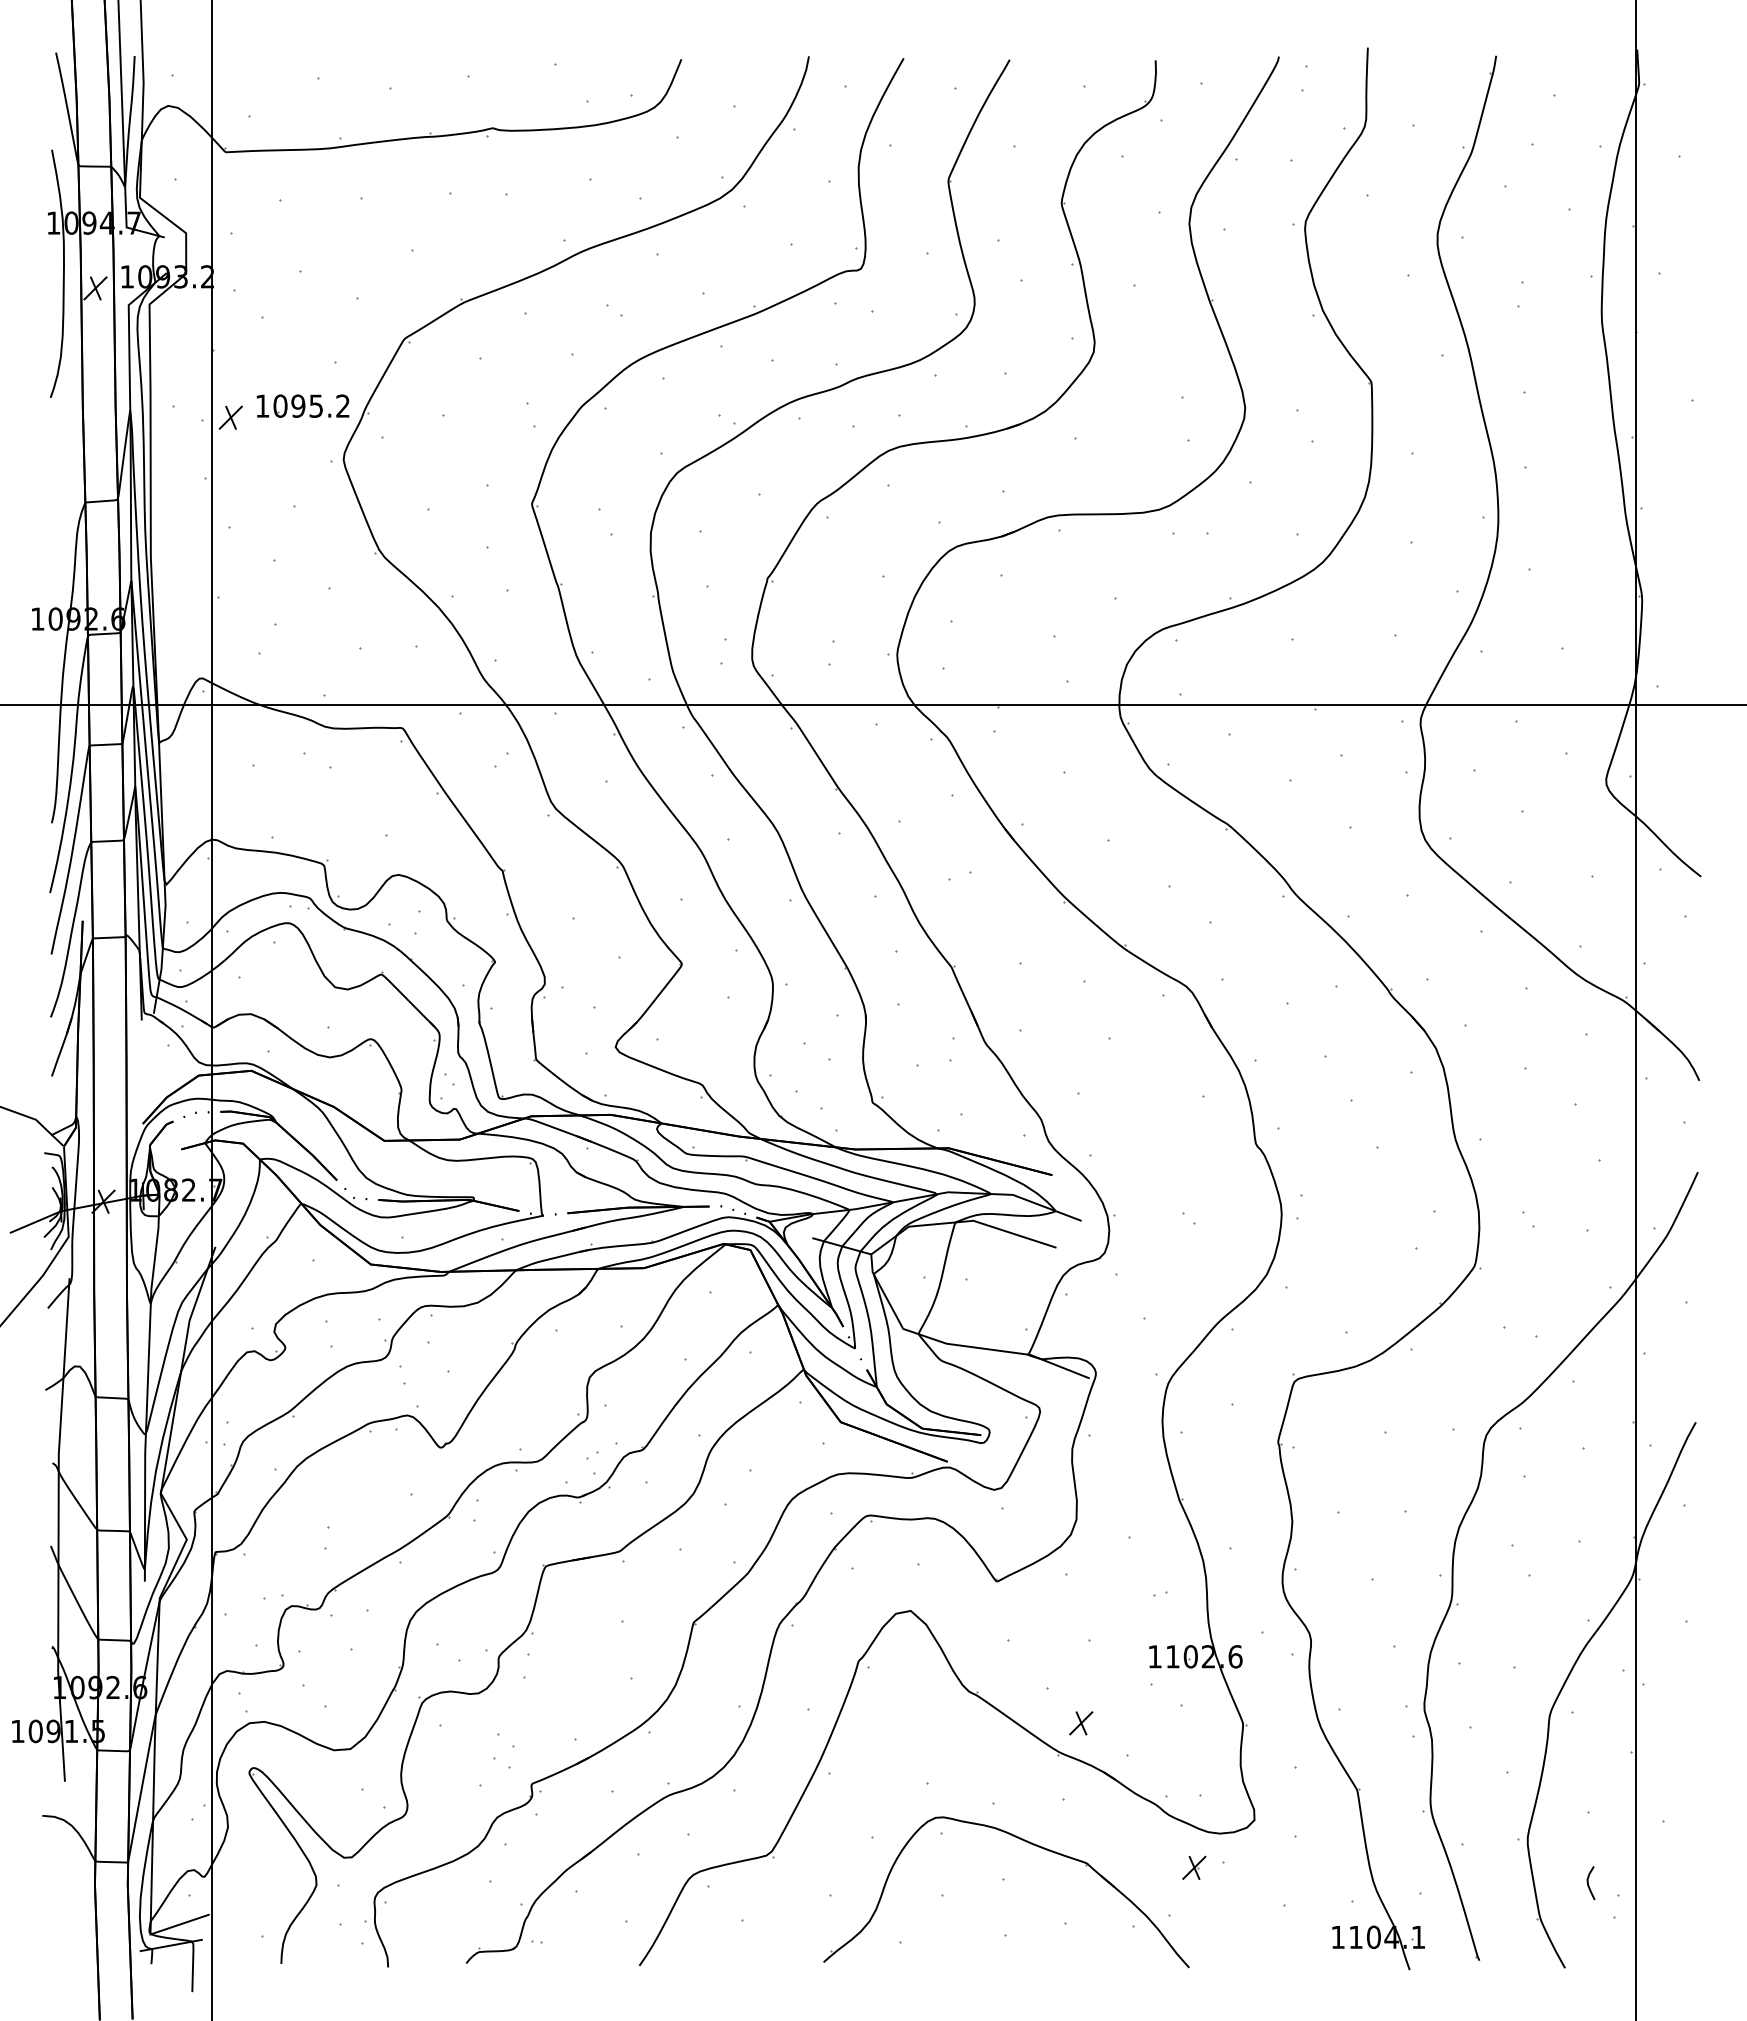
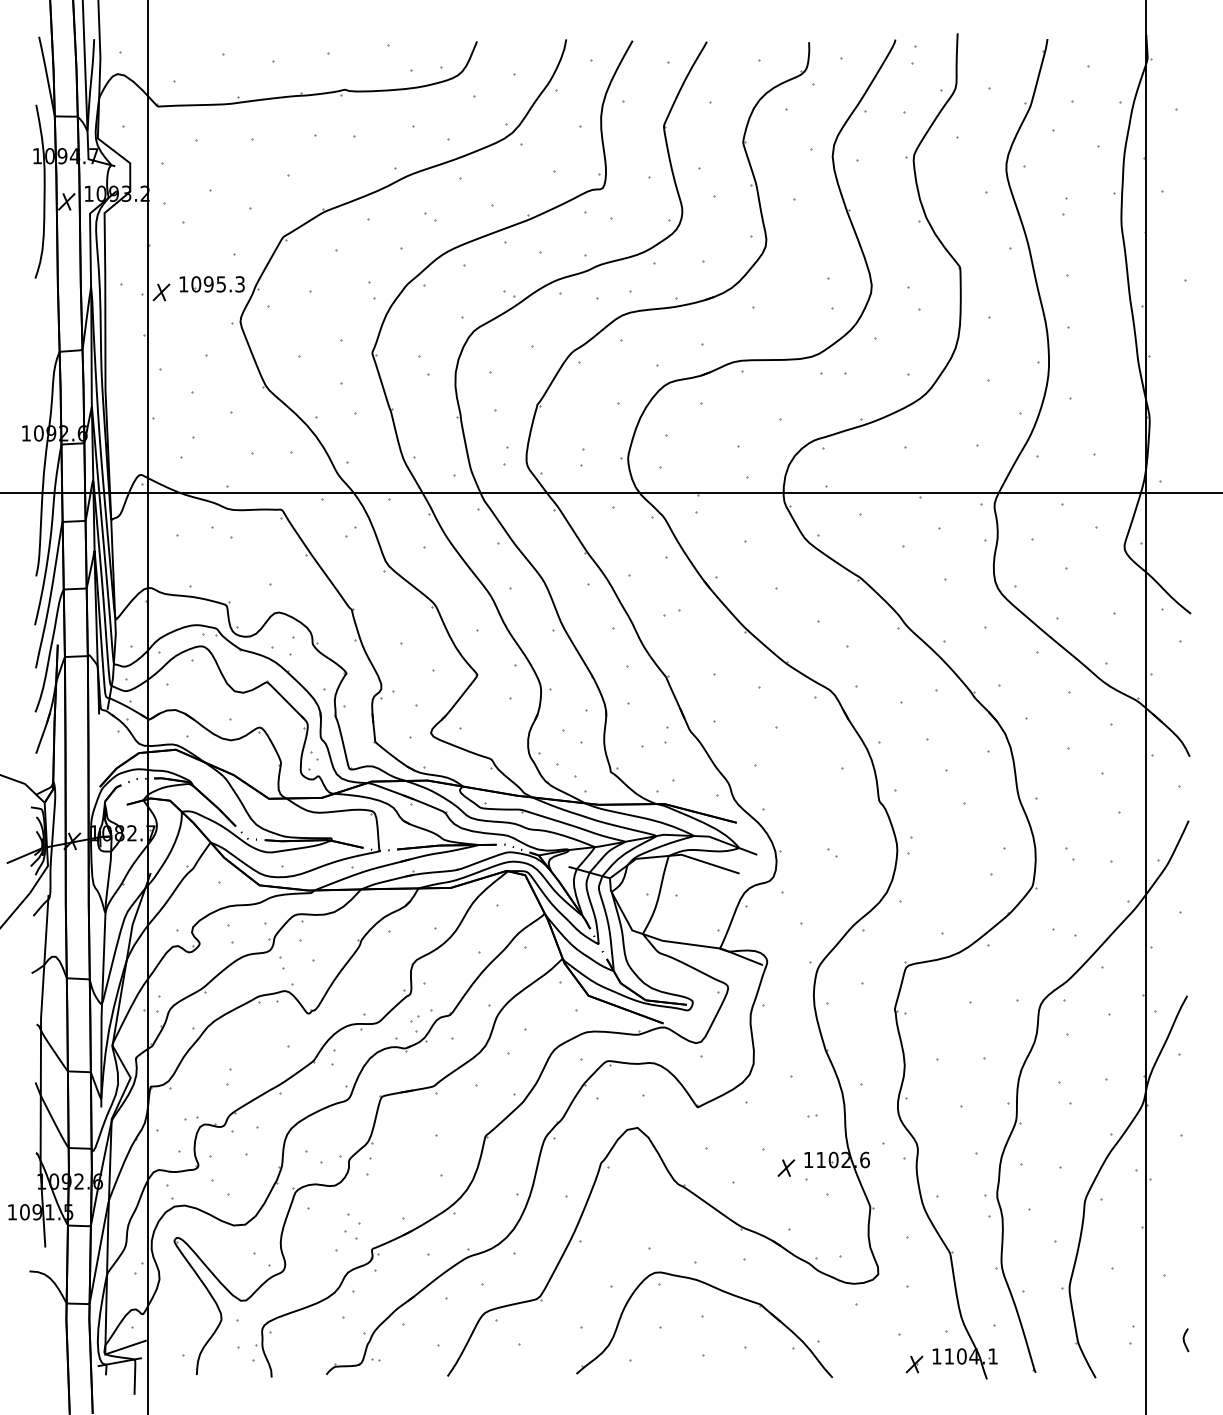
text: (342, 405) -> (239, 283), 1095.2 -> 1095.3
part: (1081, 1723) -> (786, 1168), moved
part: (1194, 1867) -> (914, 1364), moved
curve: (1588, 1883) -> (1184, 1340), moved

